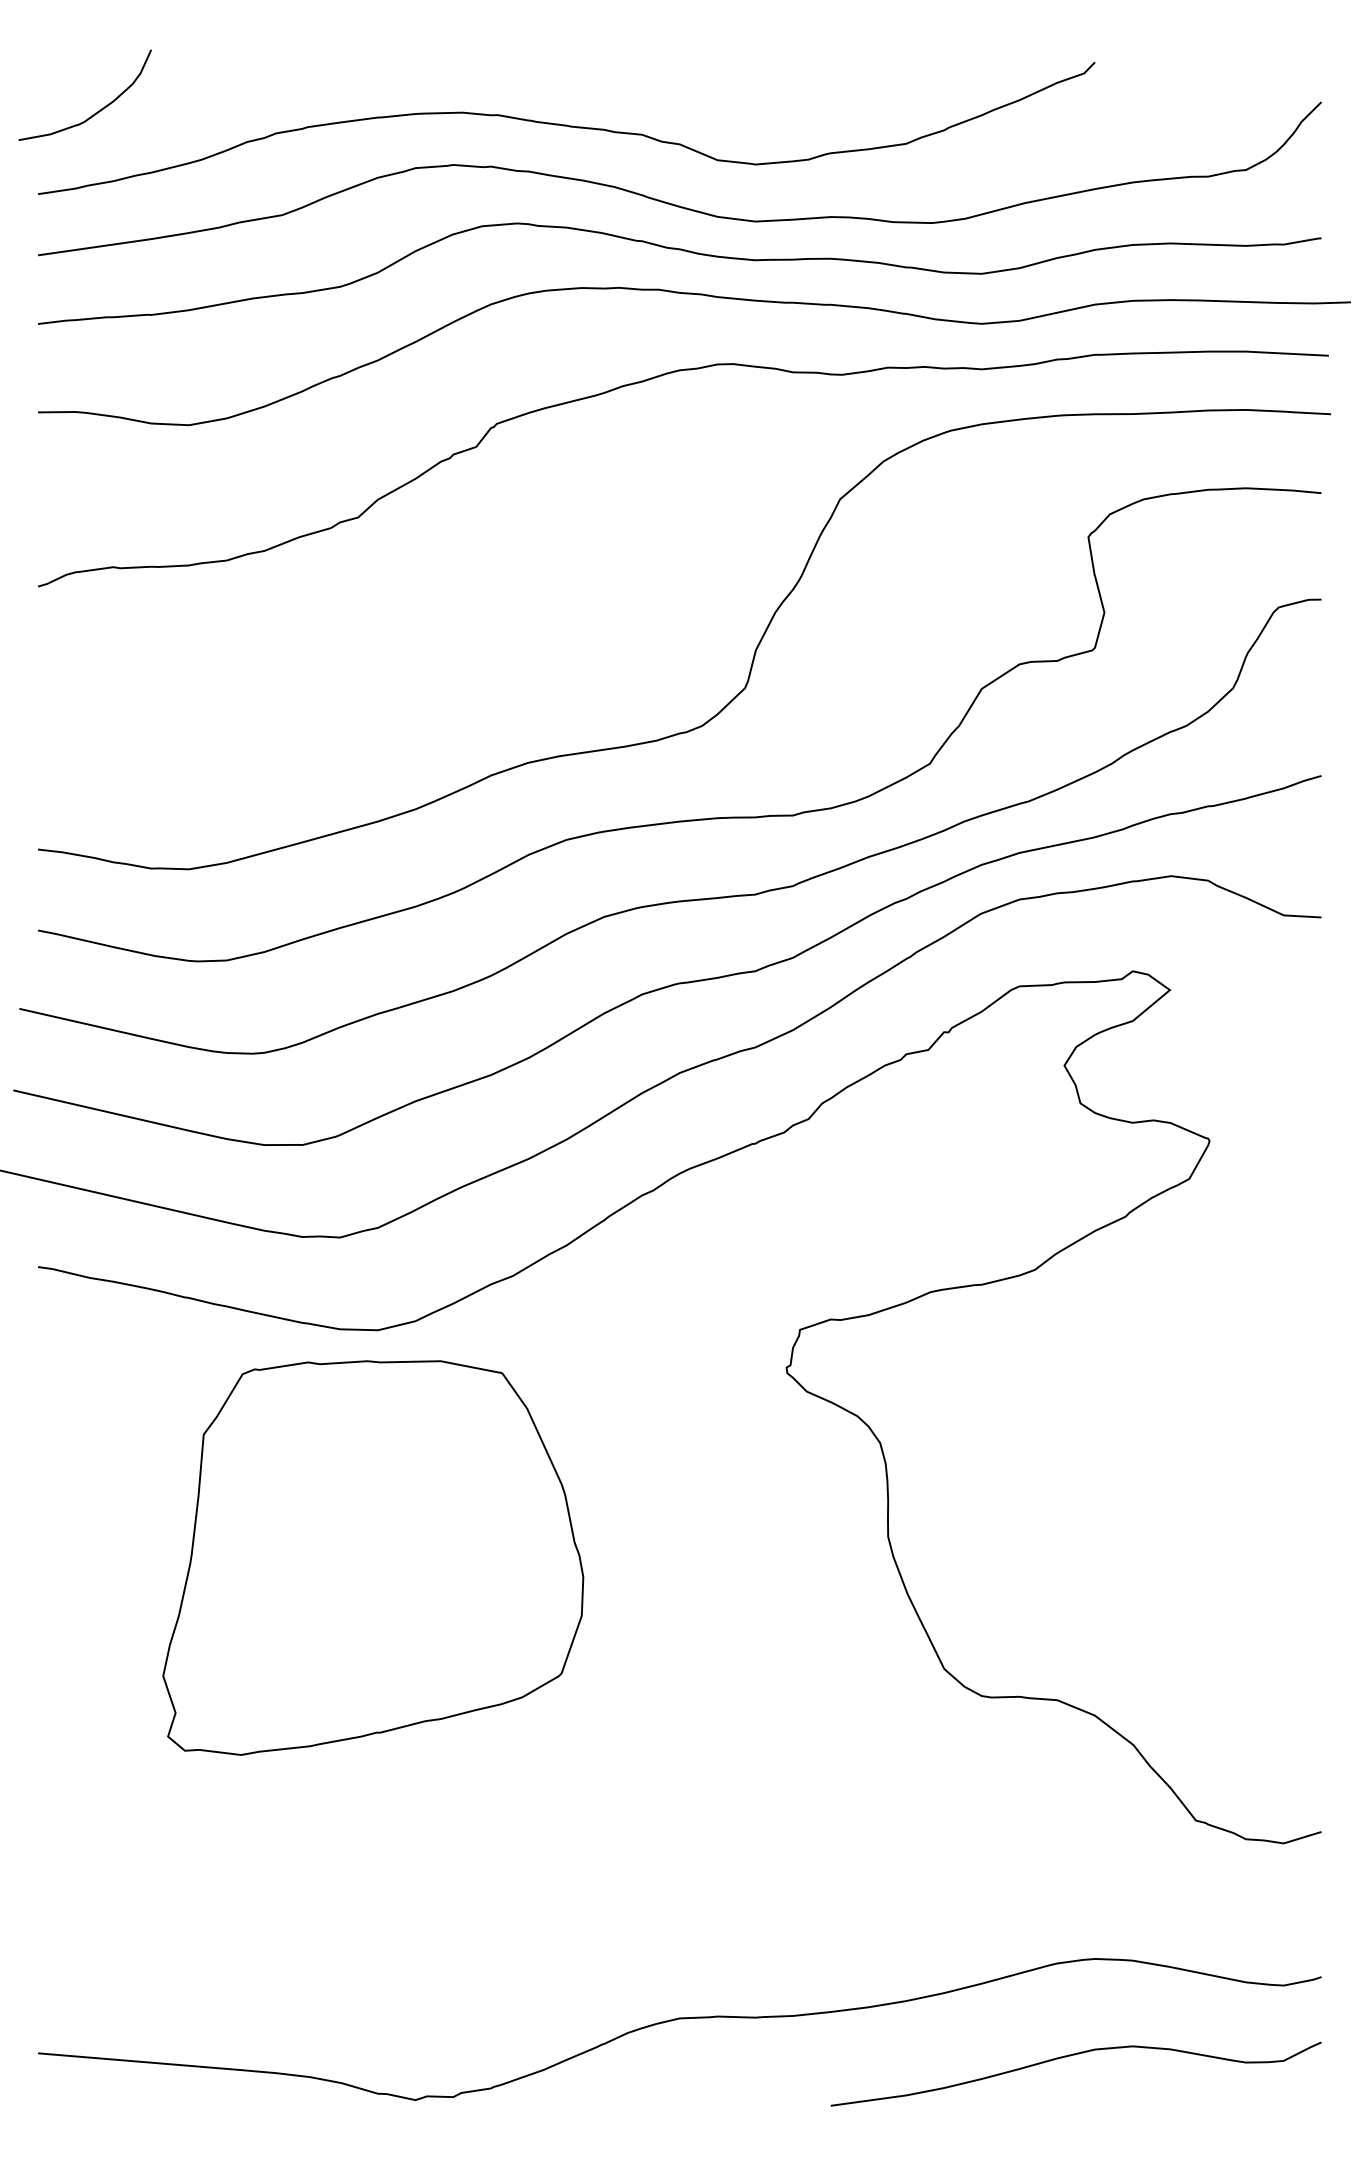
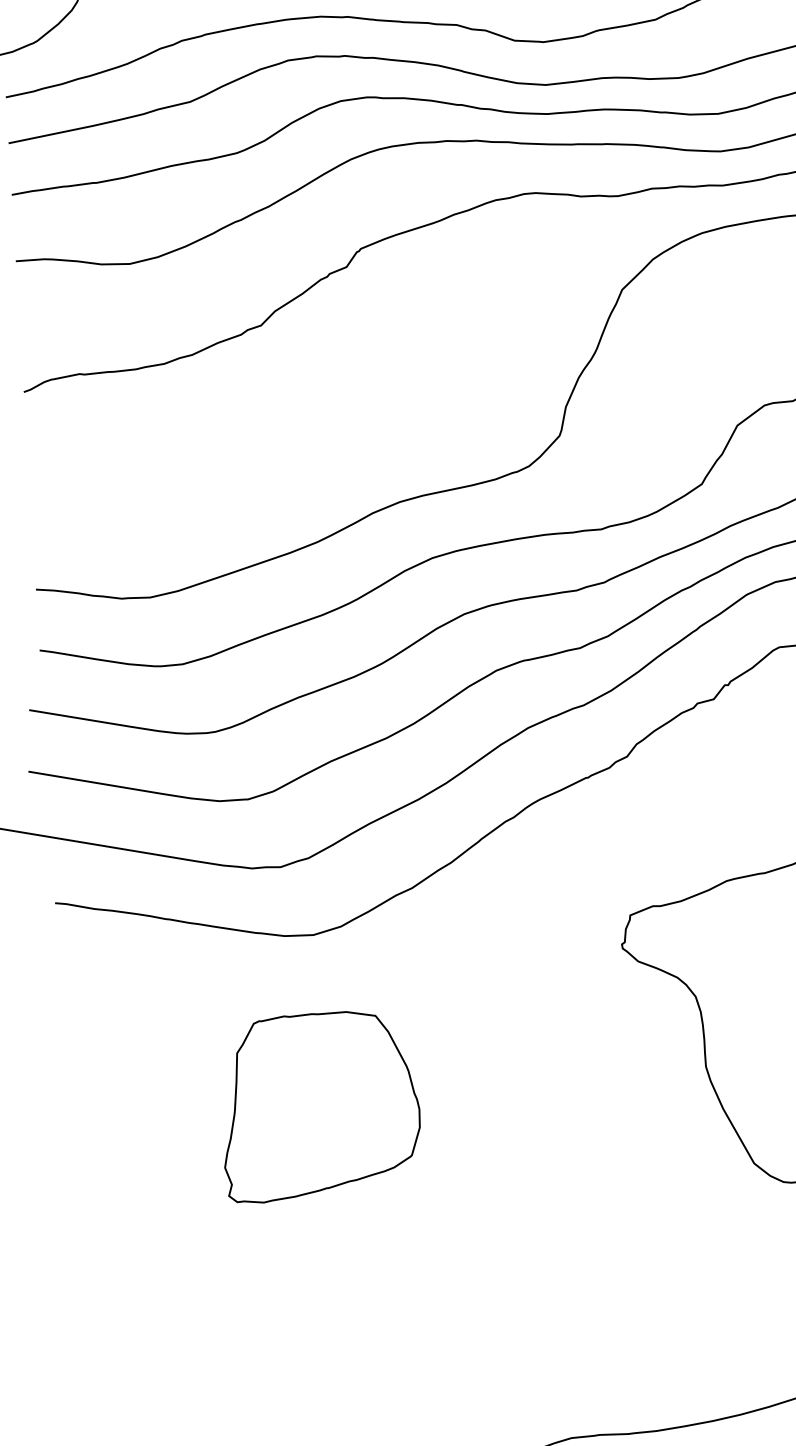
part: (373, 1557) -> (320, 1105), size x0.62

